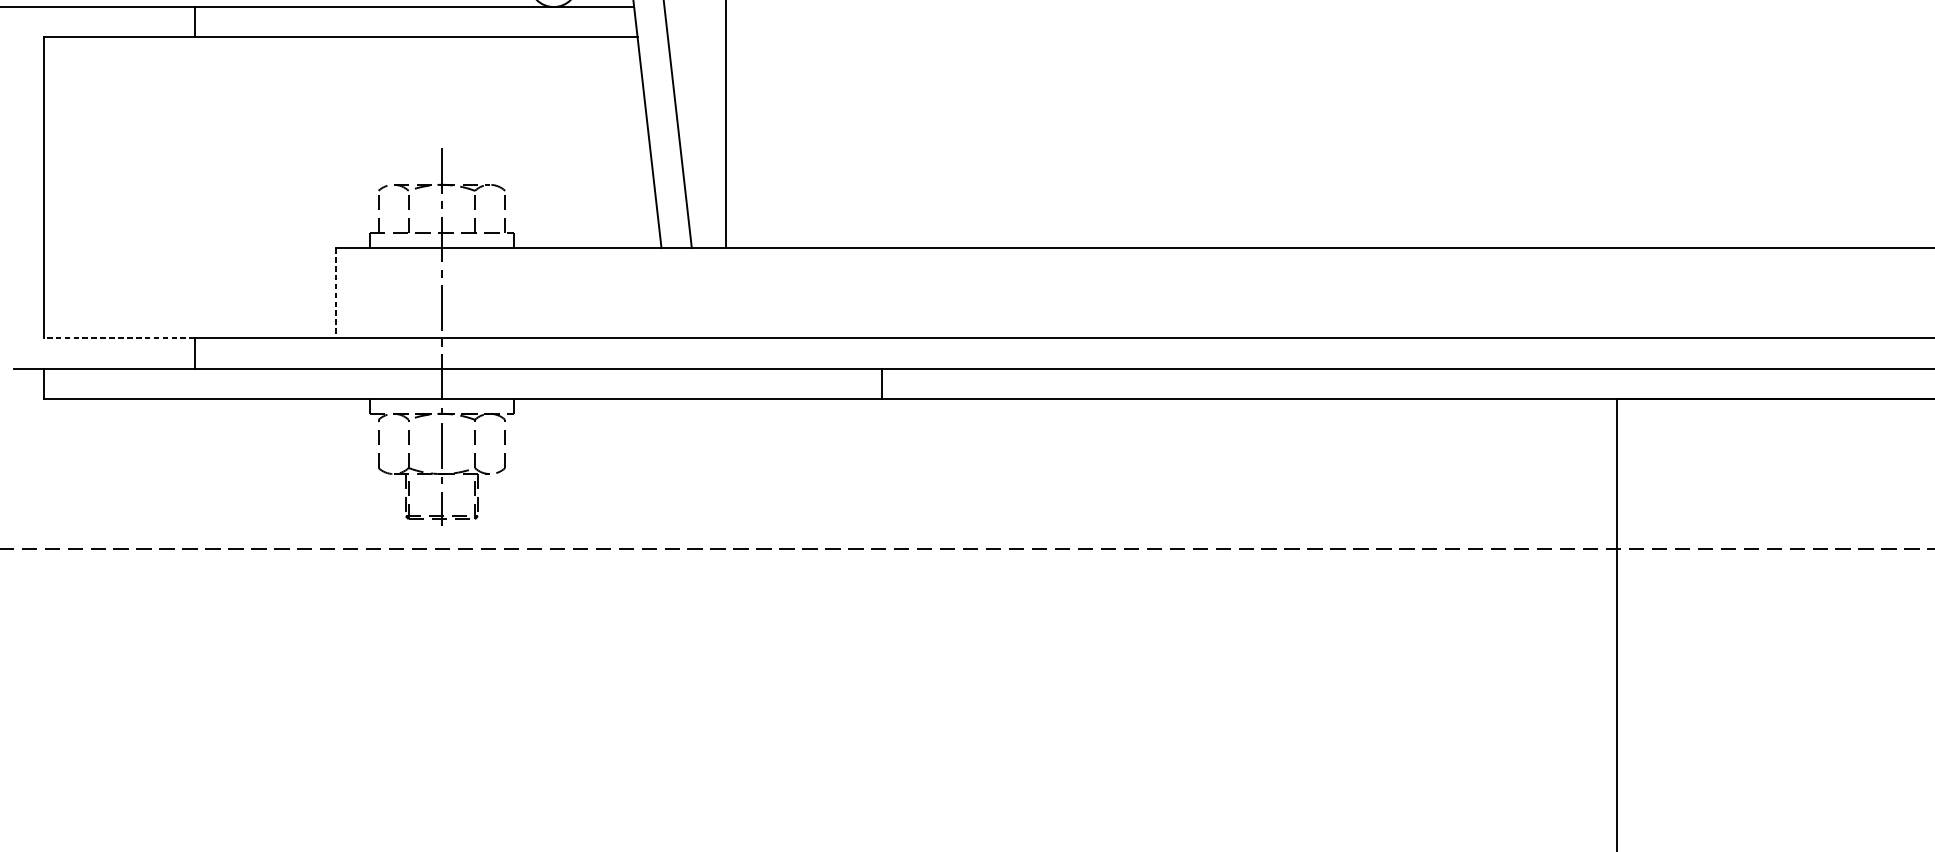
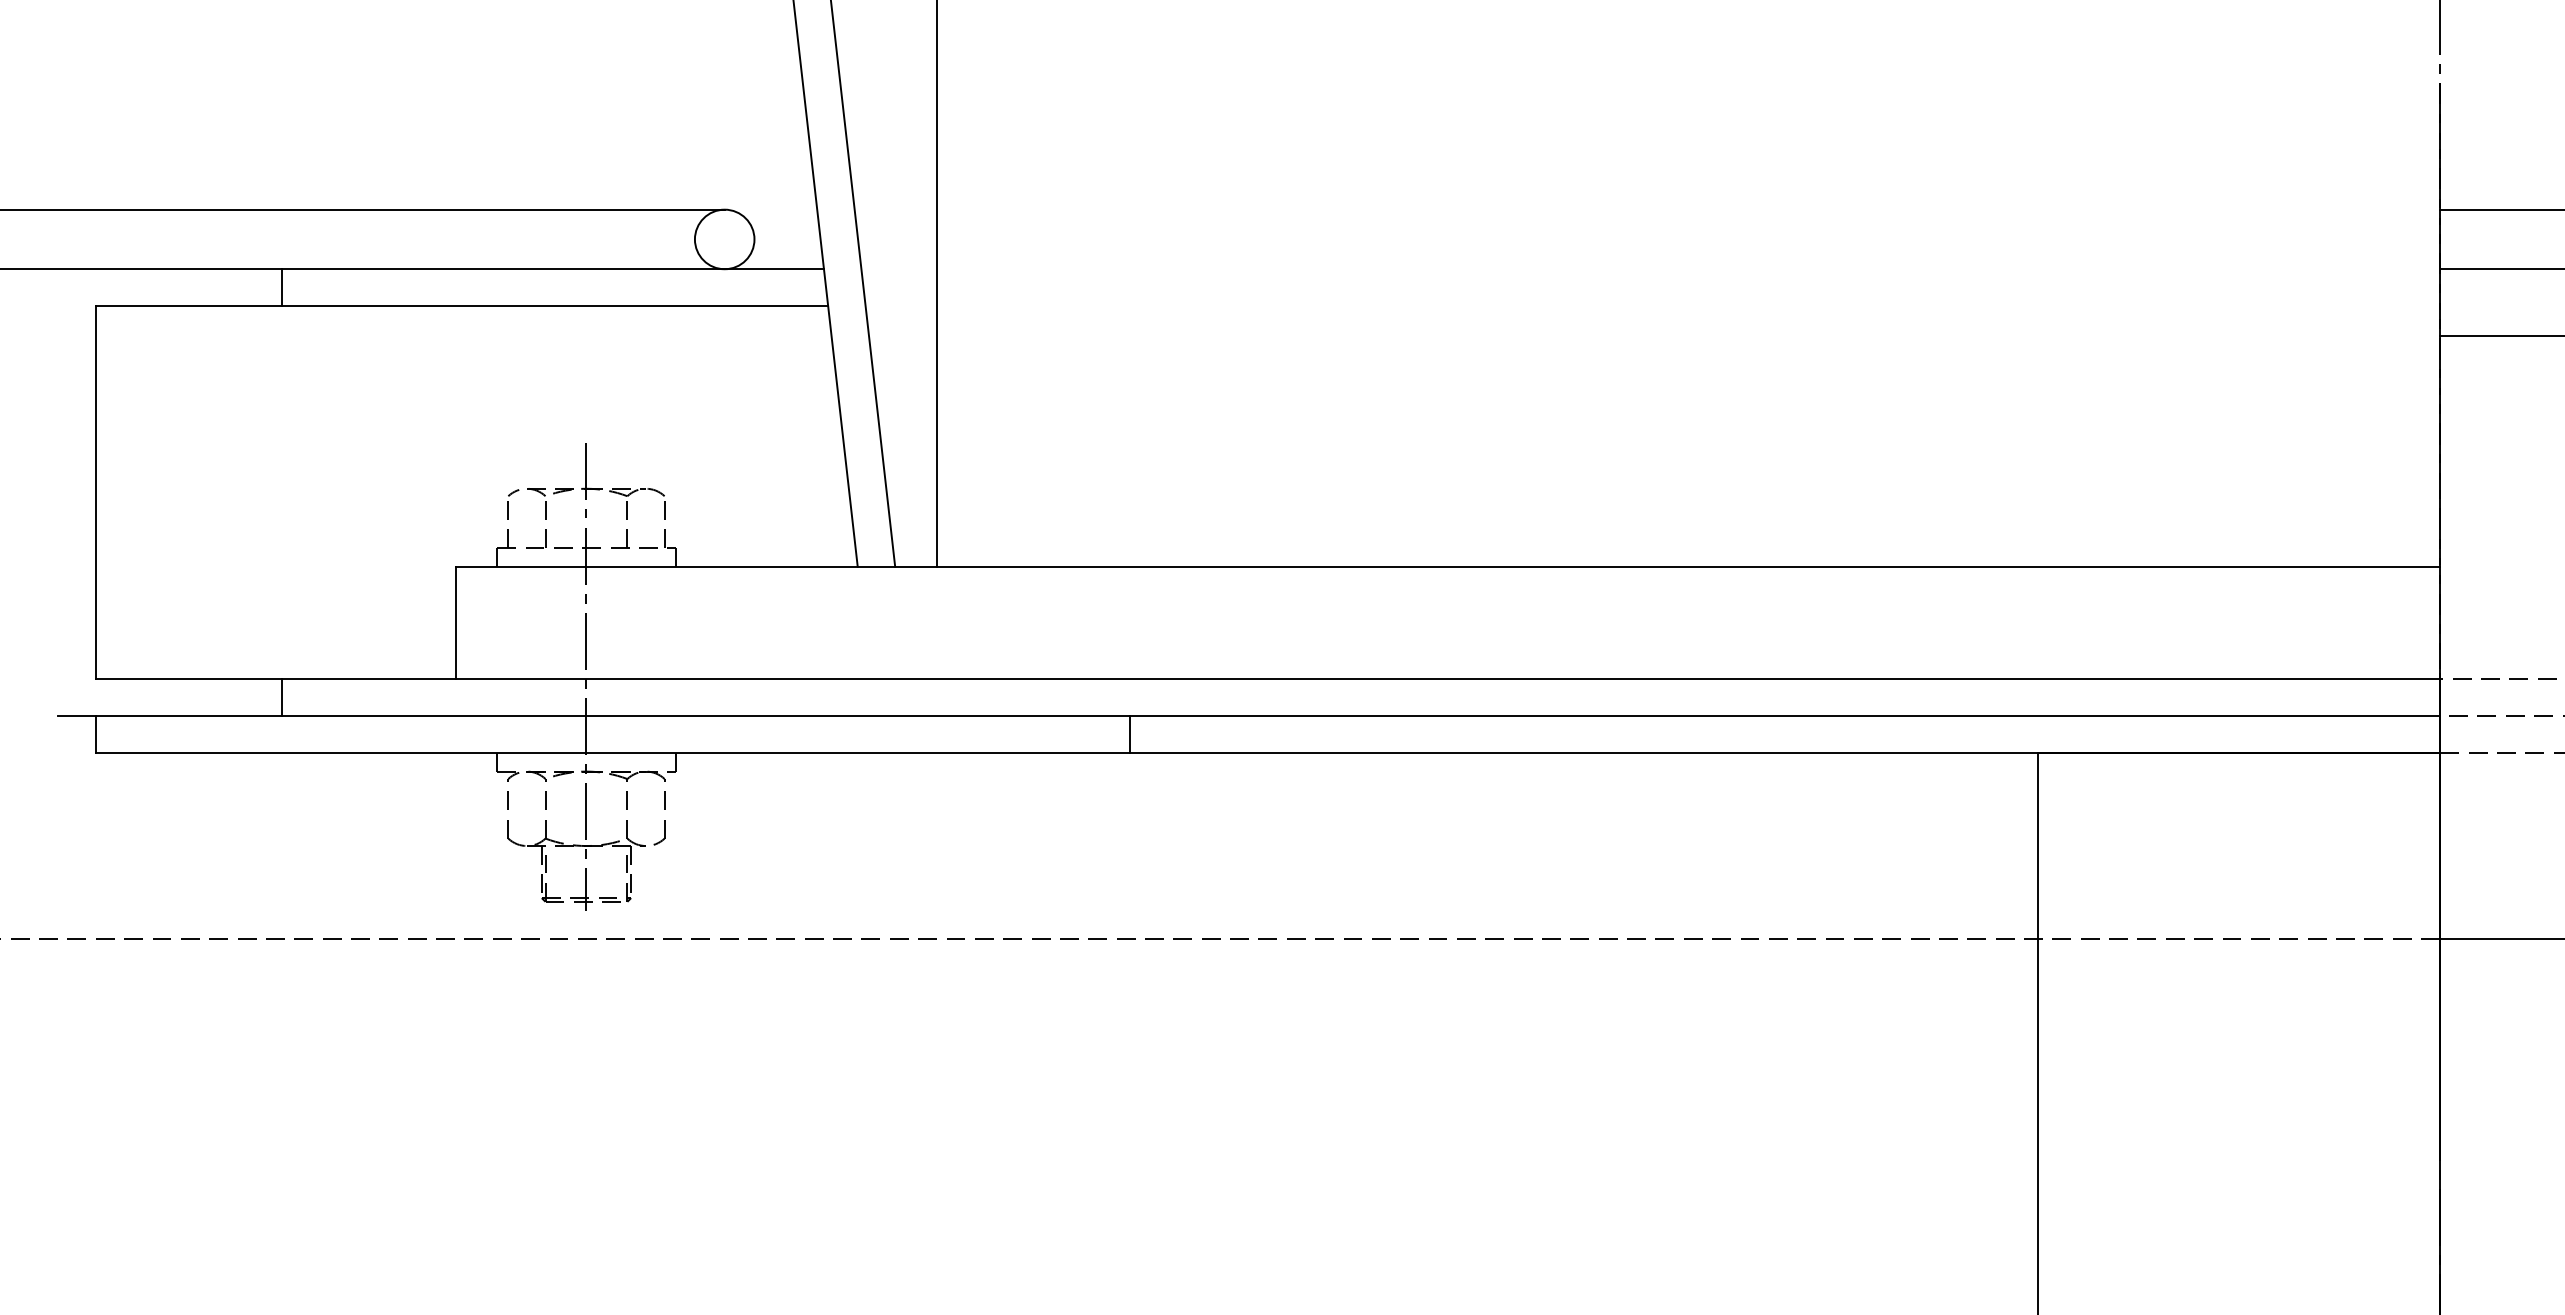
line: (336, 293) -> (456, 622), dashed -> solid
line: (119, 338) -> (188, 678), dashed -> solid

